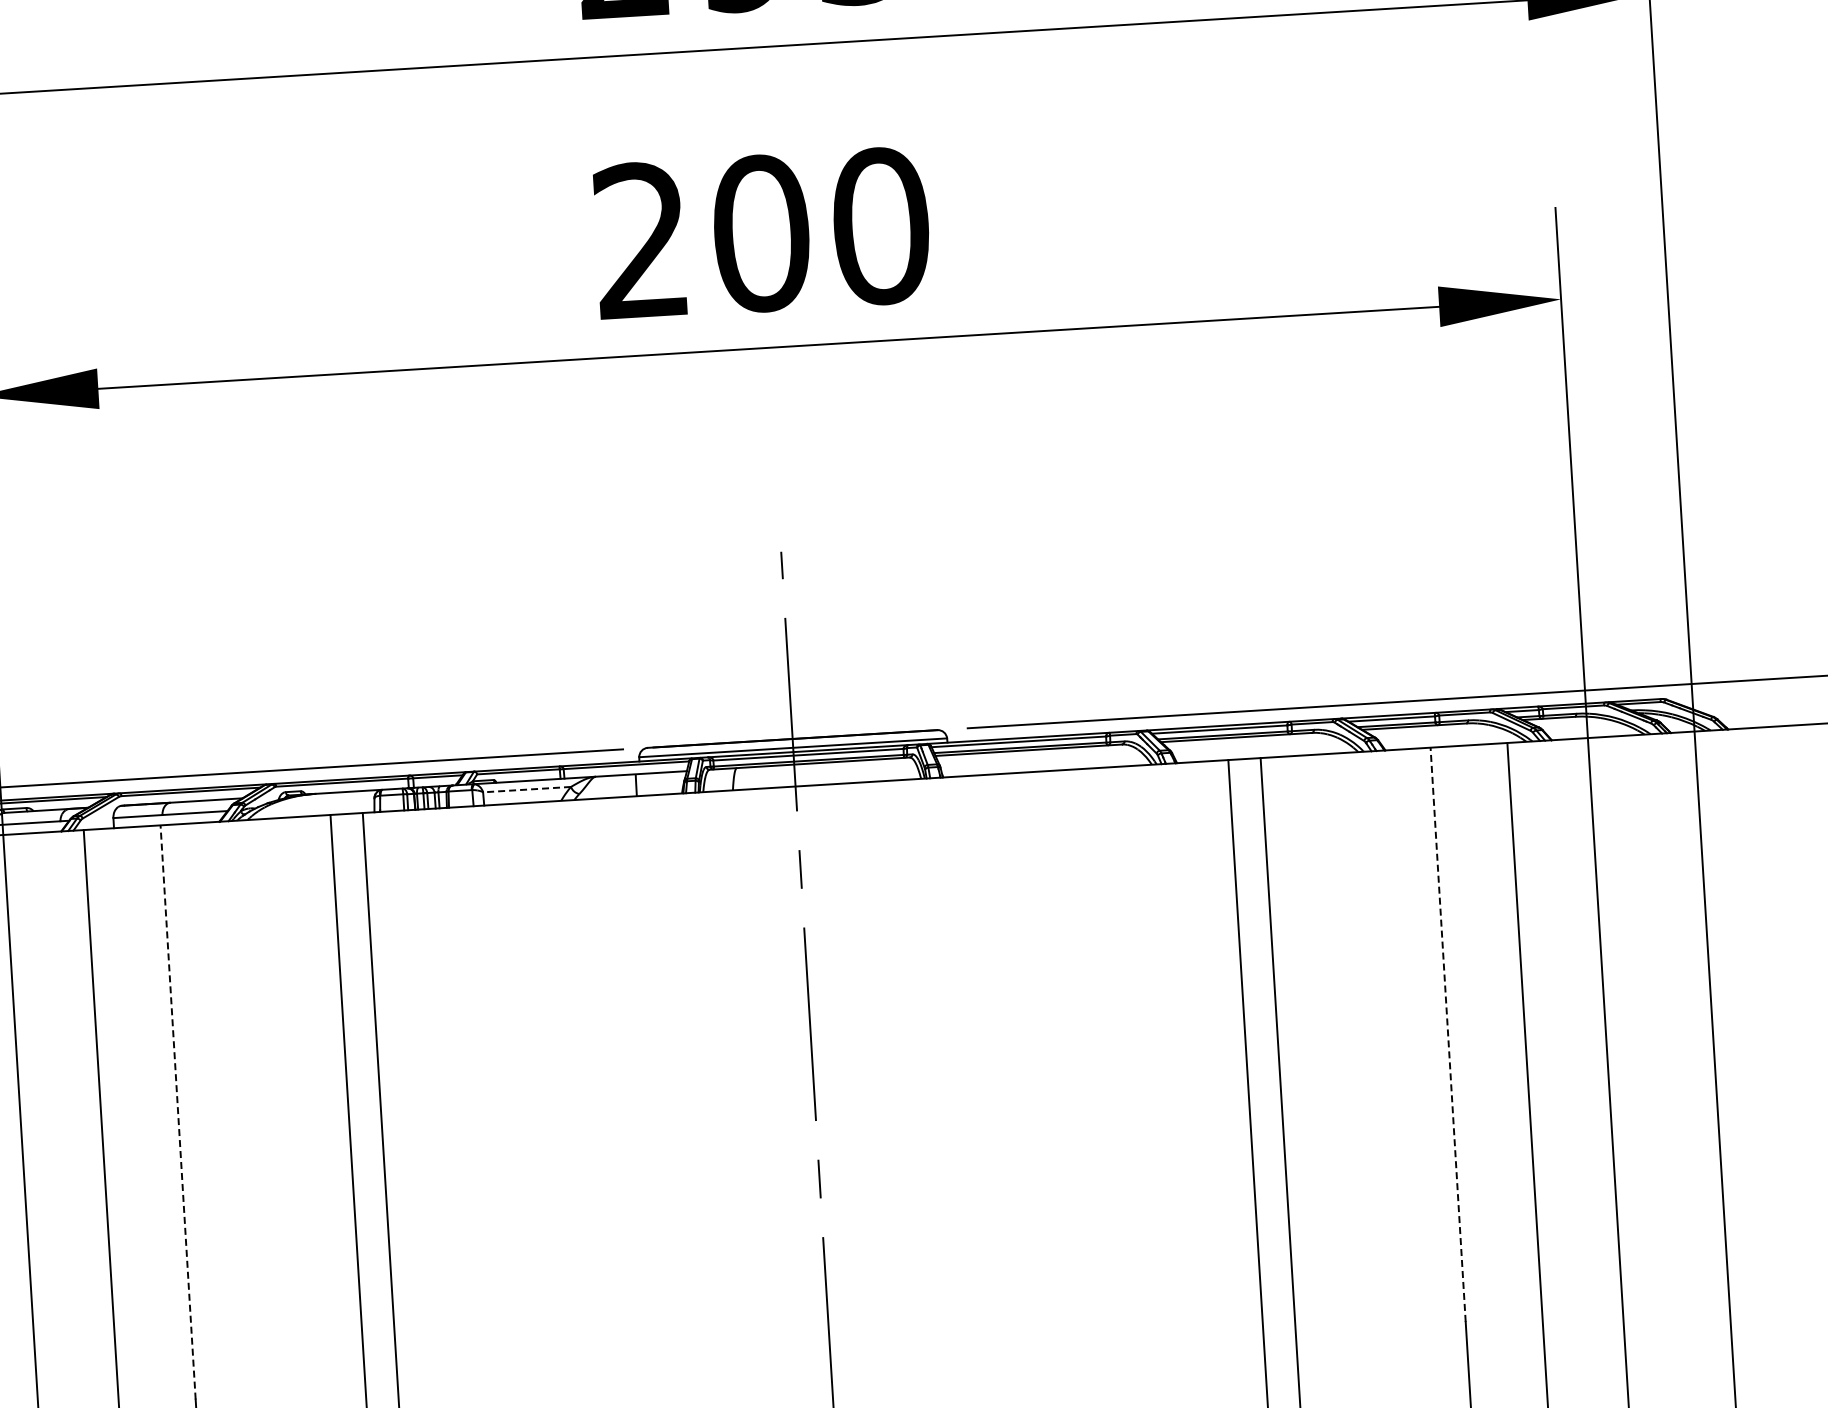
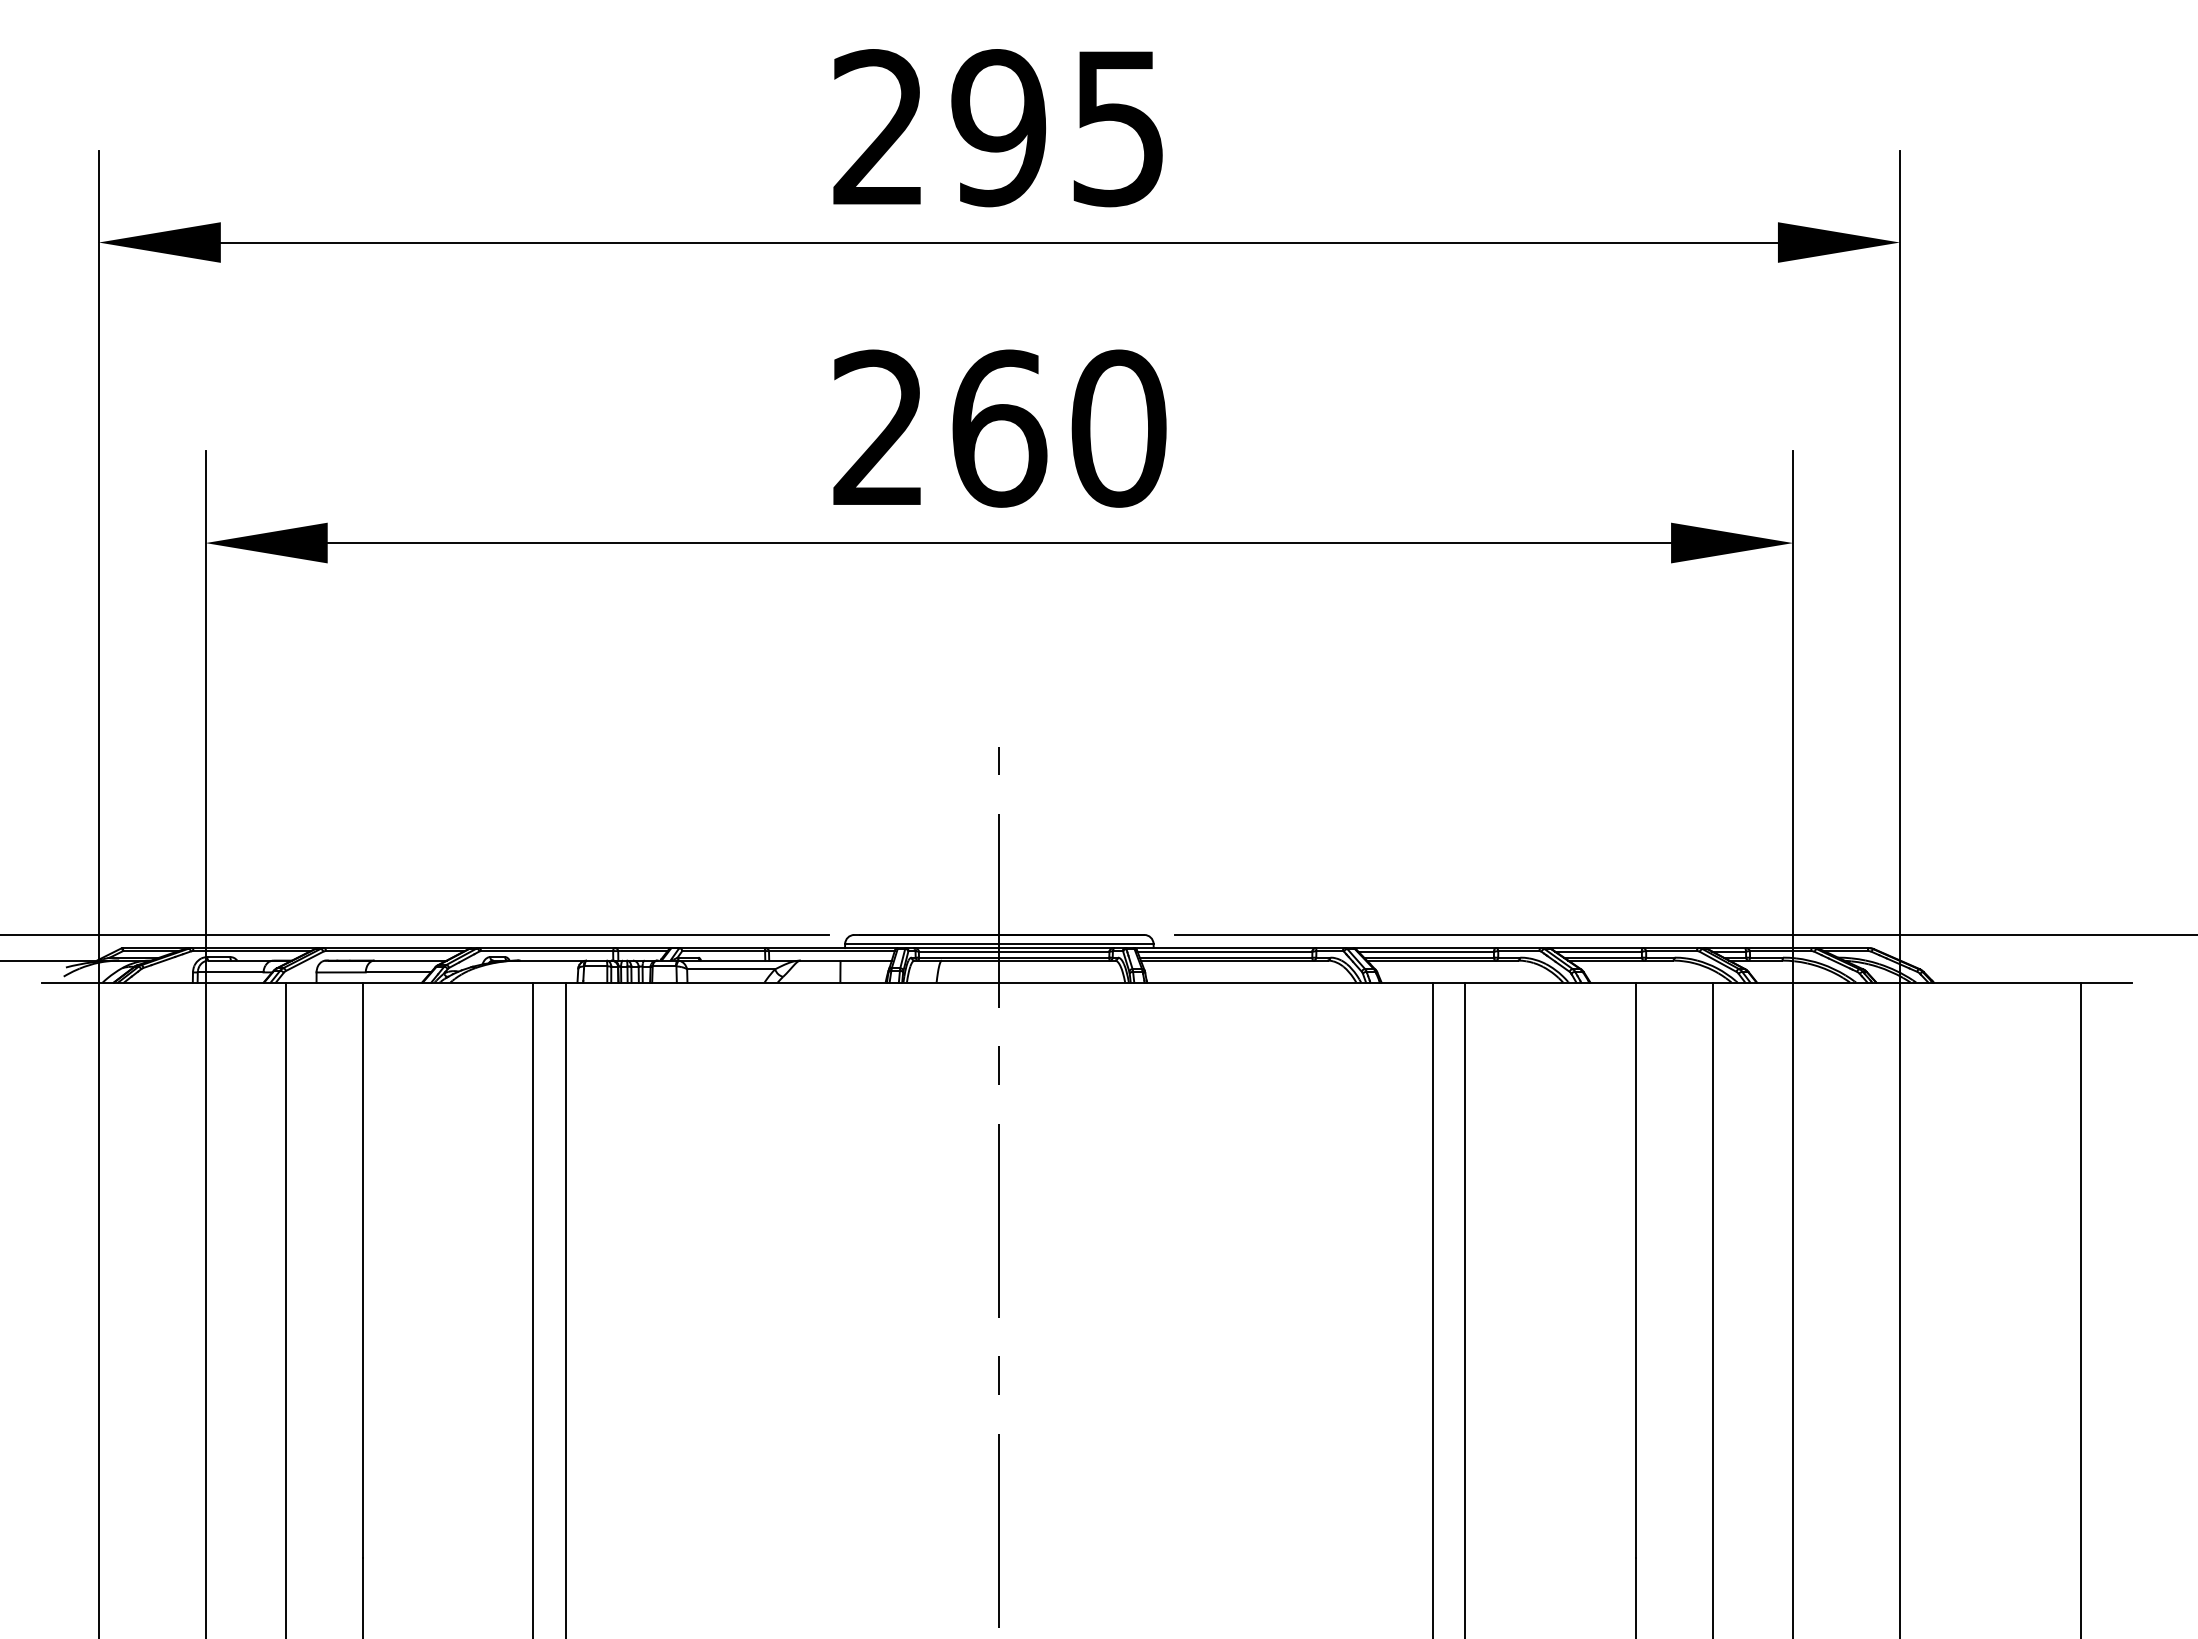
text: (761, 233) -> (999, 428), 200 -> 260
line: (526, 789) -> (730, 969), dashed -> solid
line: (1448, 1035) -> (1635, 1270), dashed -> solid
line: (178, 1112) -> (363, 1270), dashed -> solid

